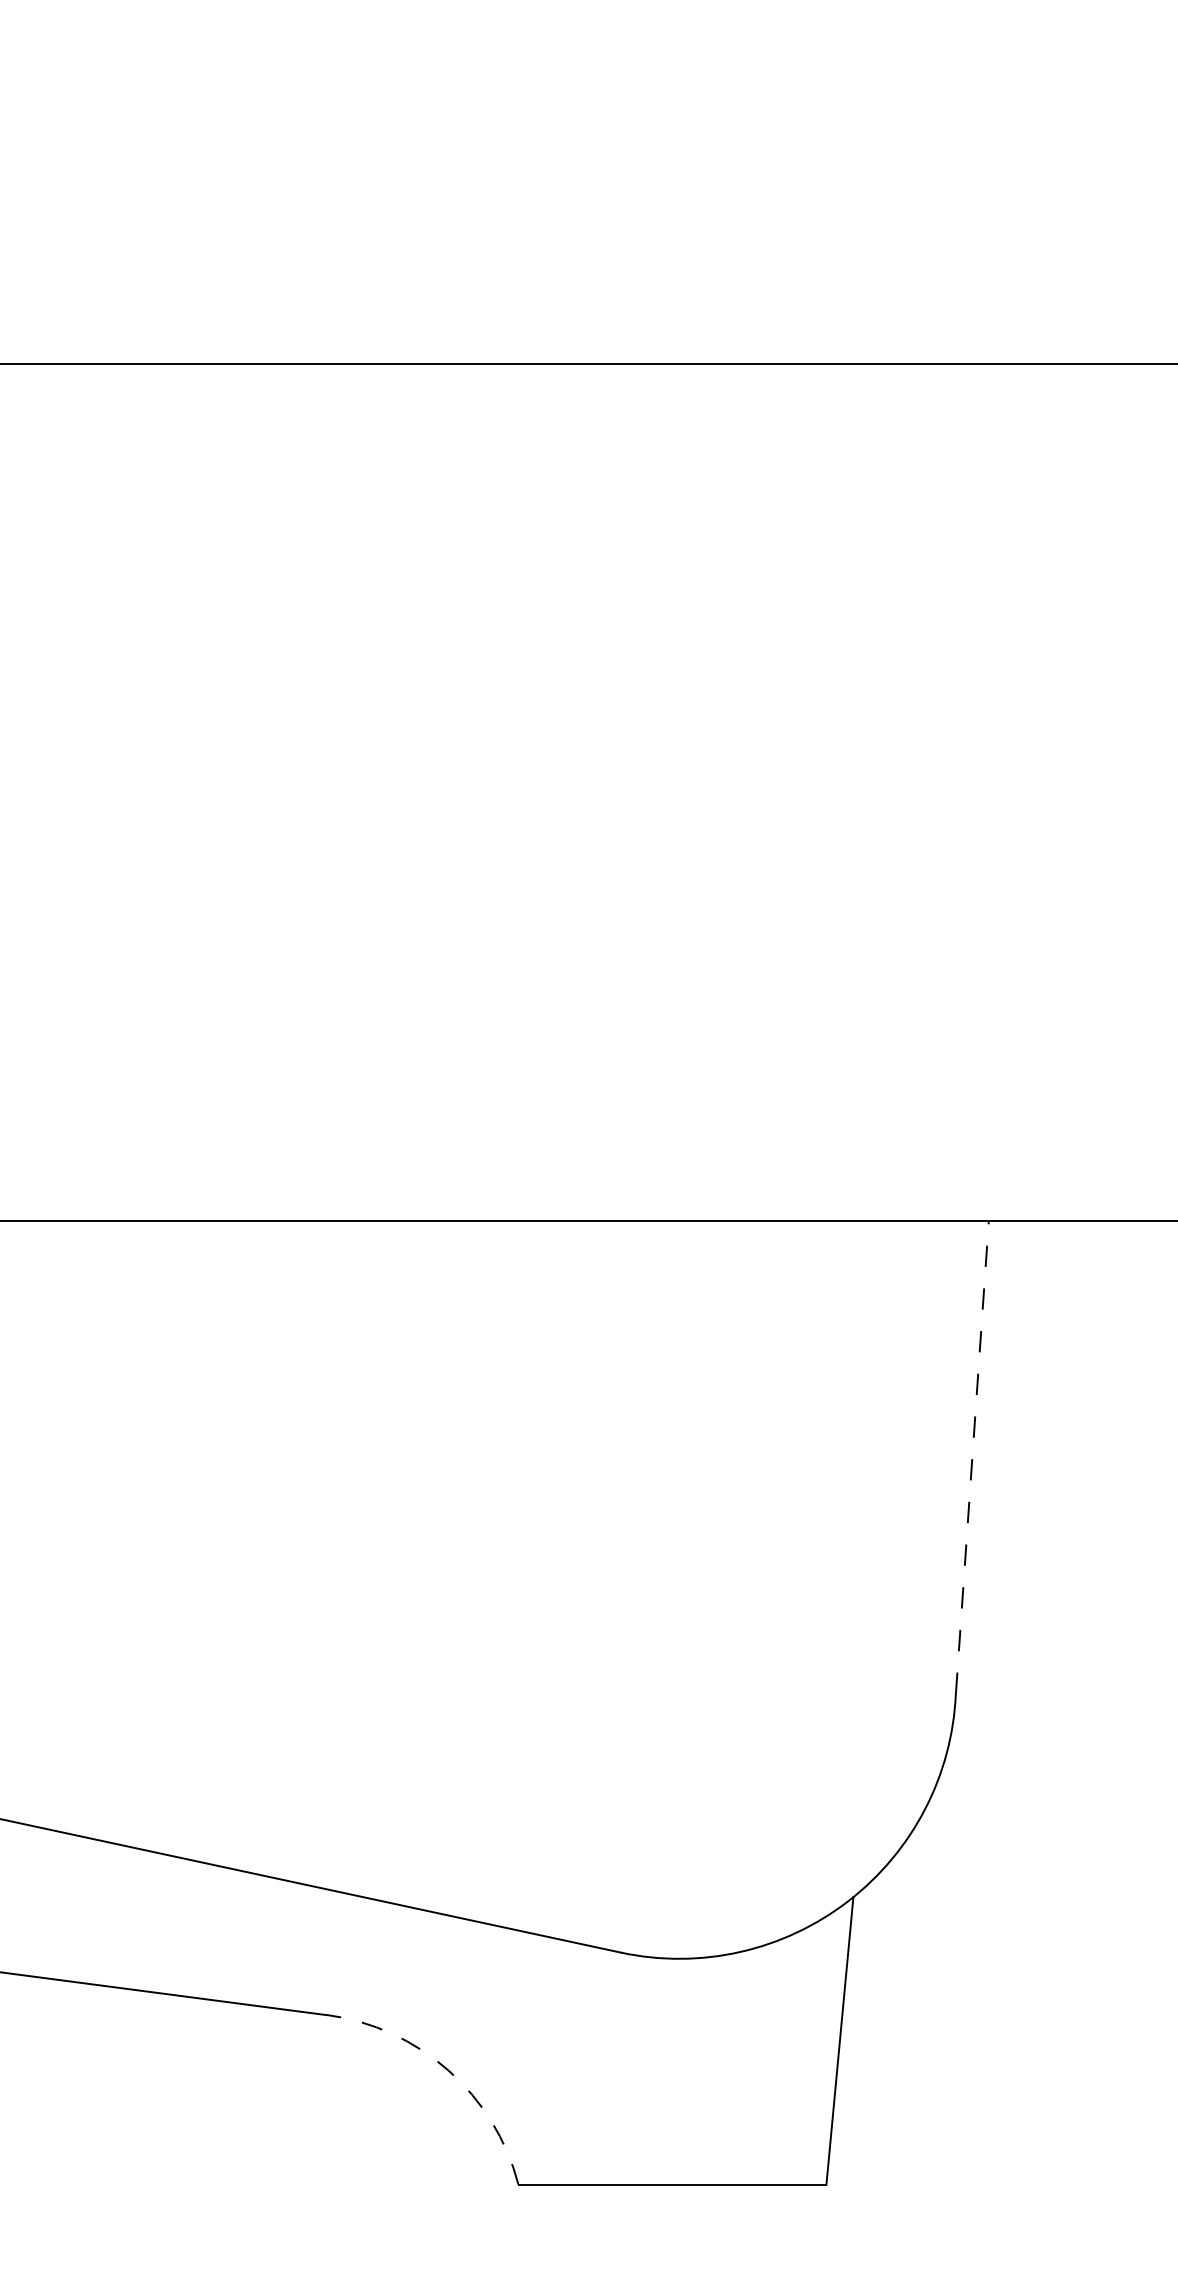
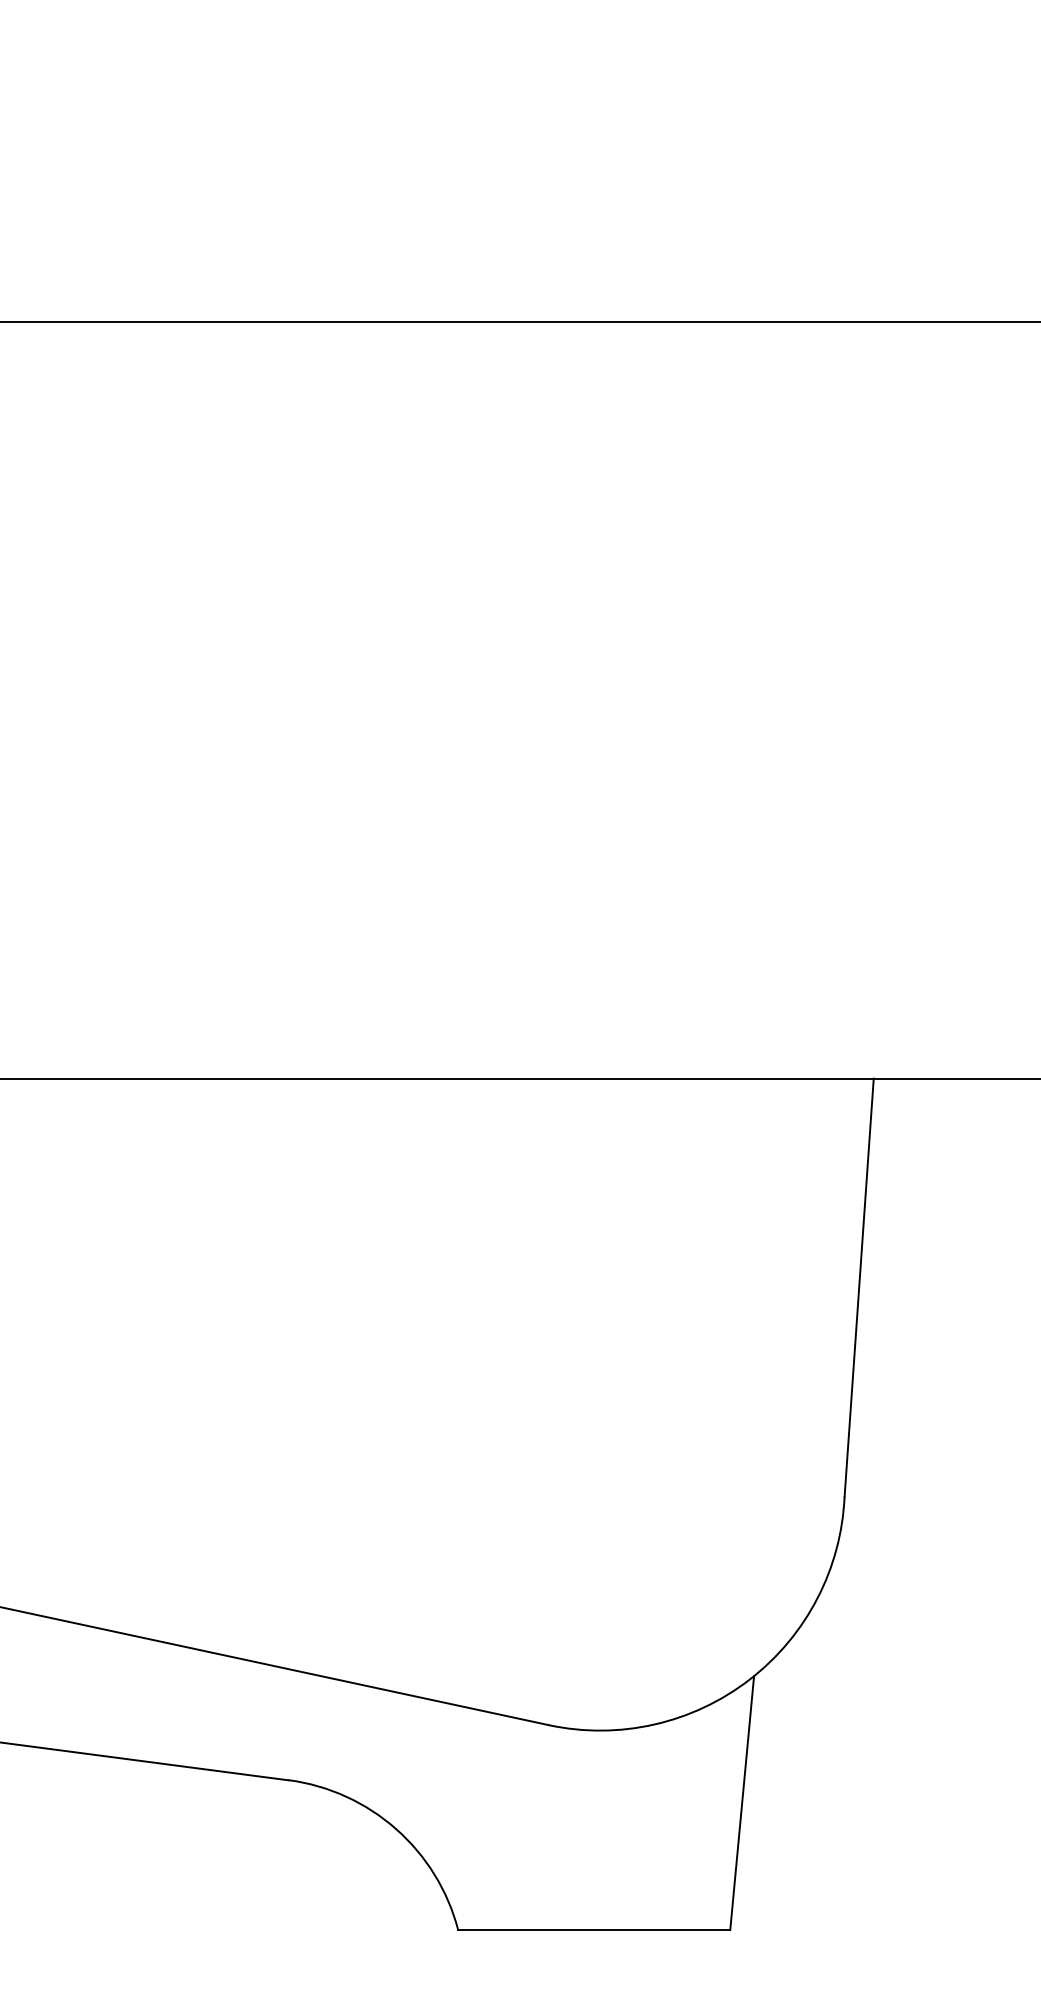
line: (972, 1457) -> (859, 1287), dashed -> solid
arc: (448, 2070) -> (396, 1829), dashed -> solid

